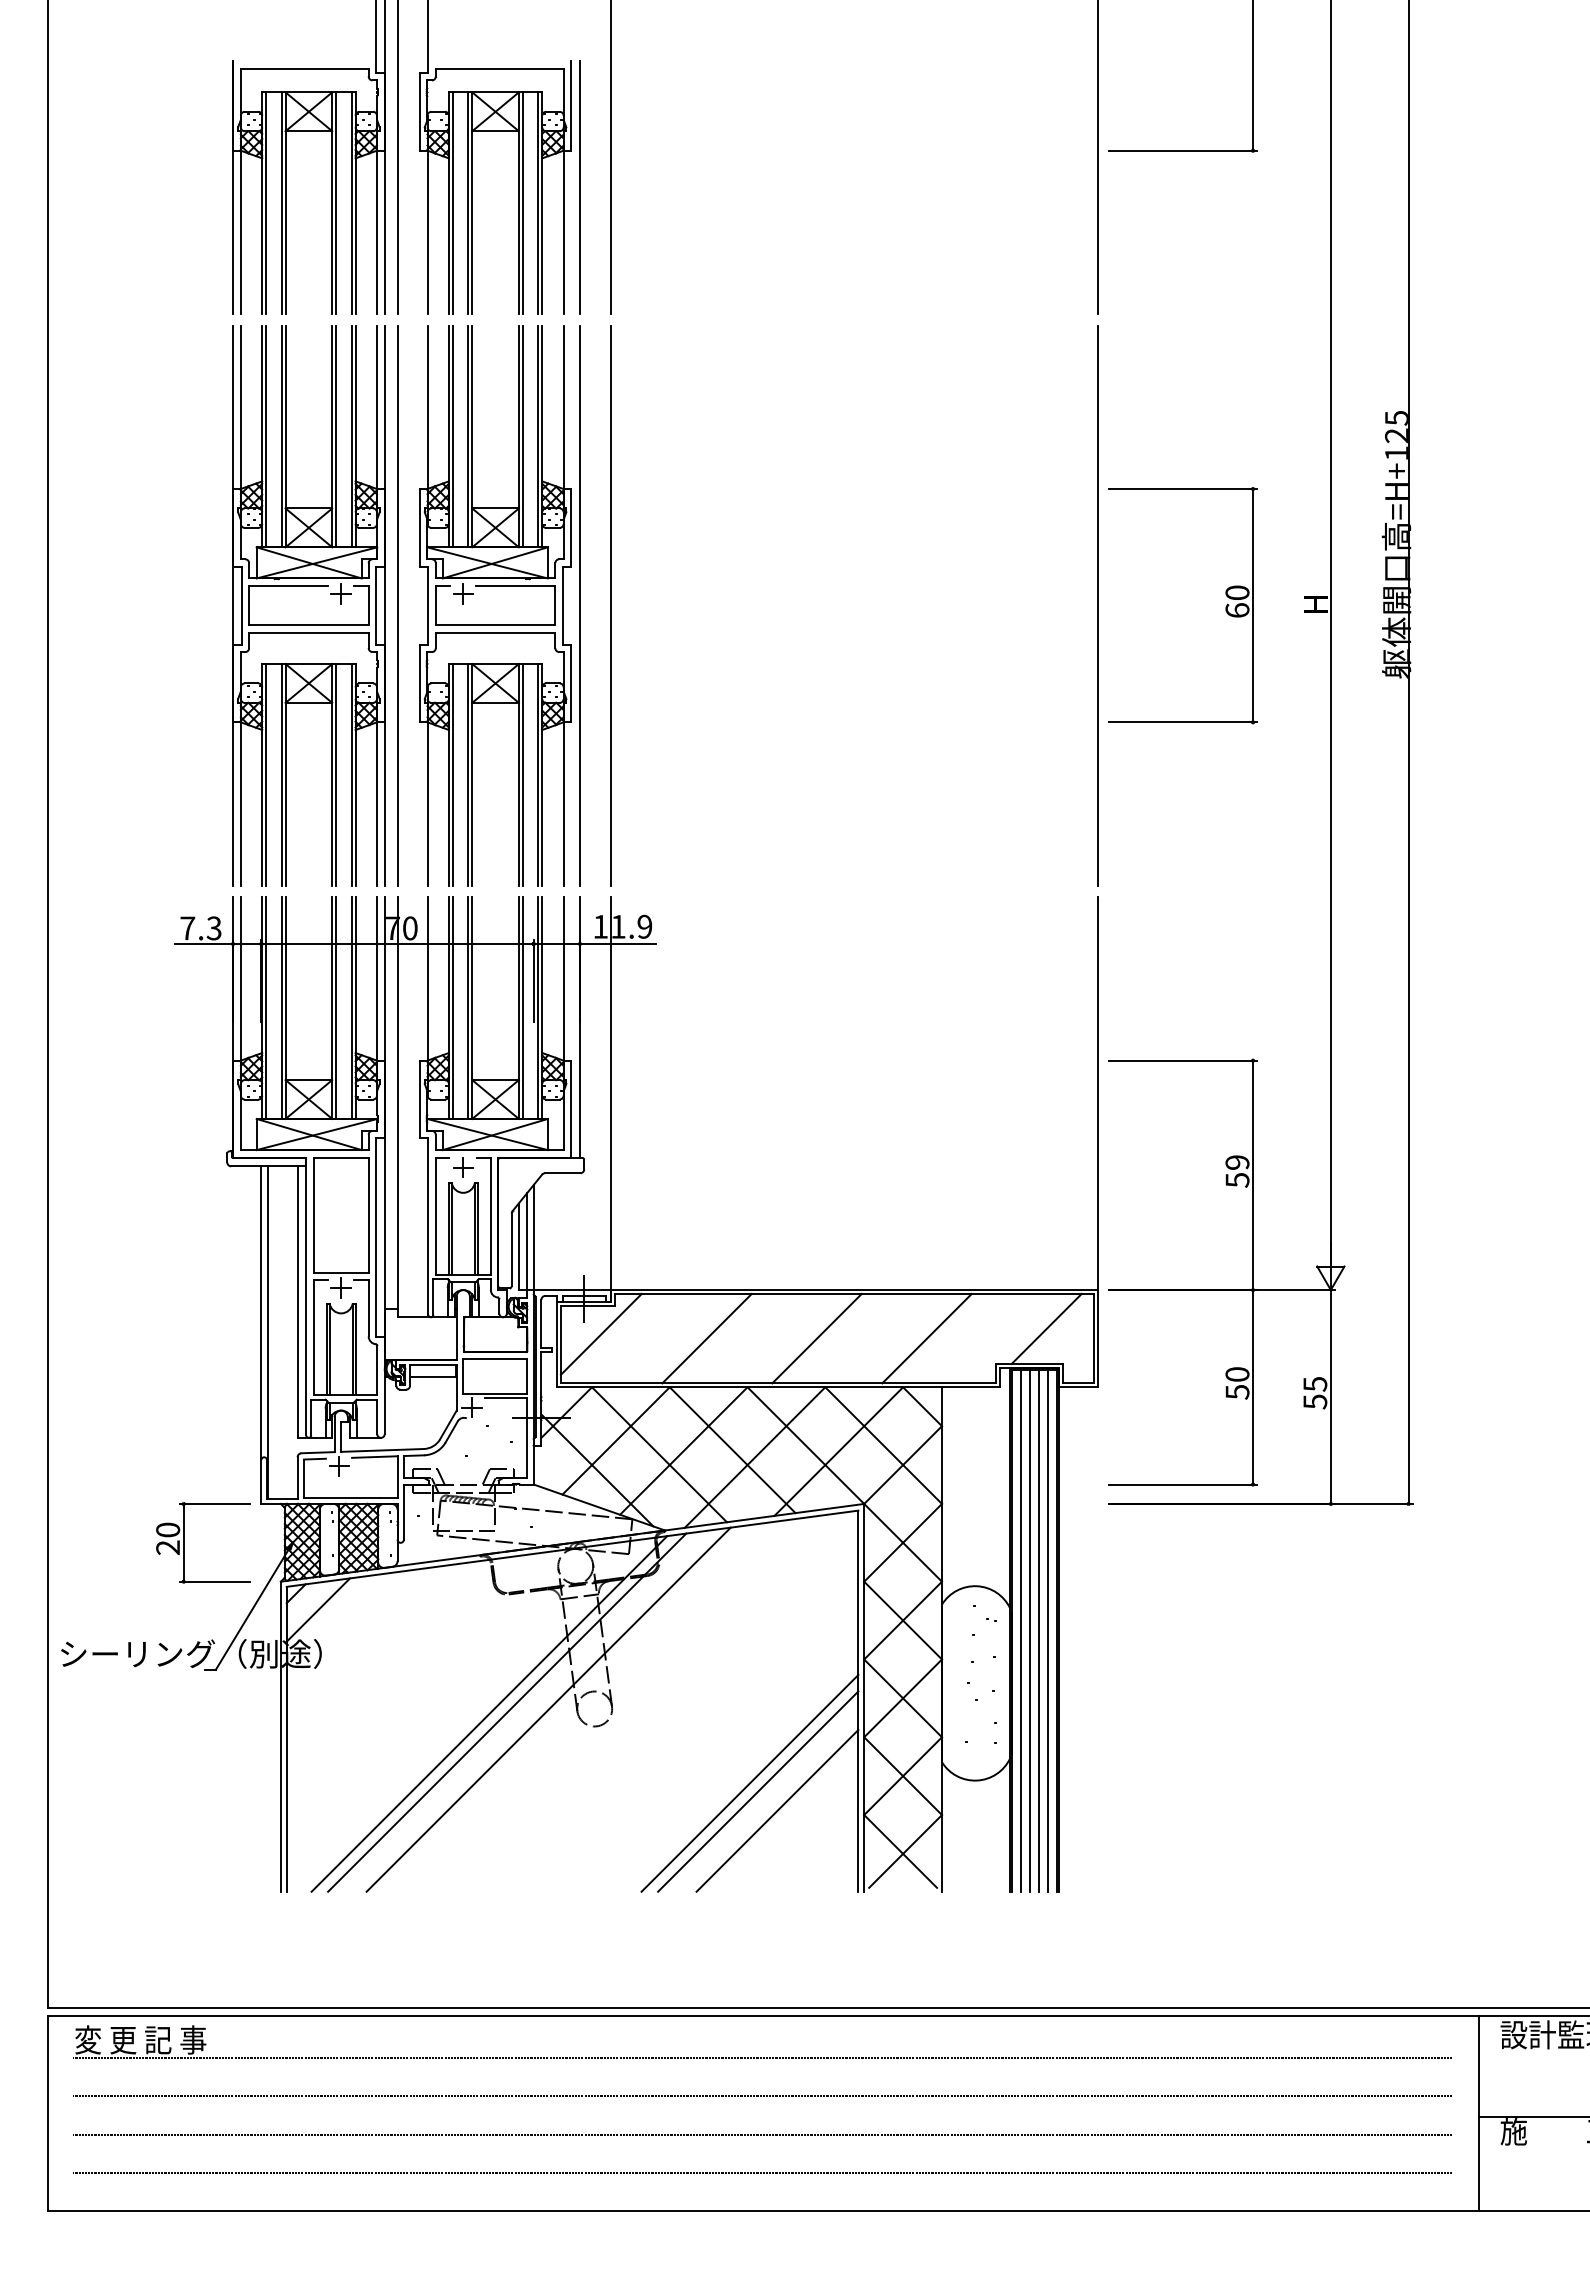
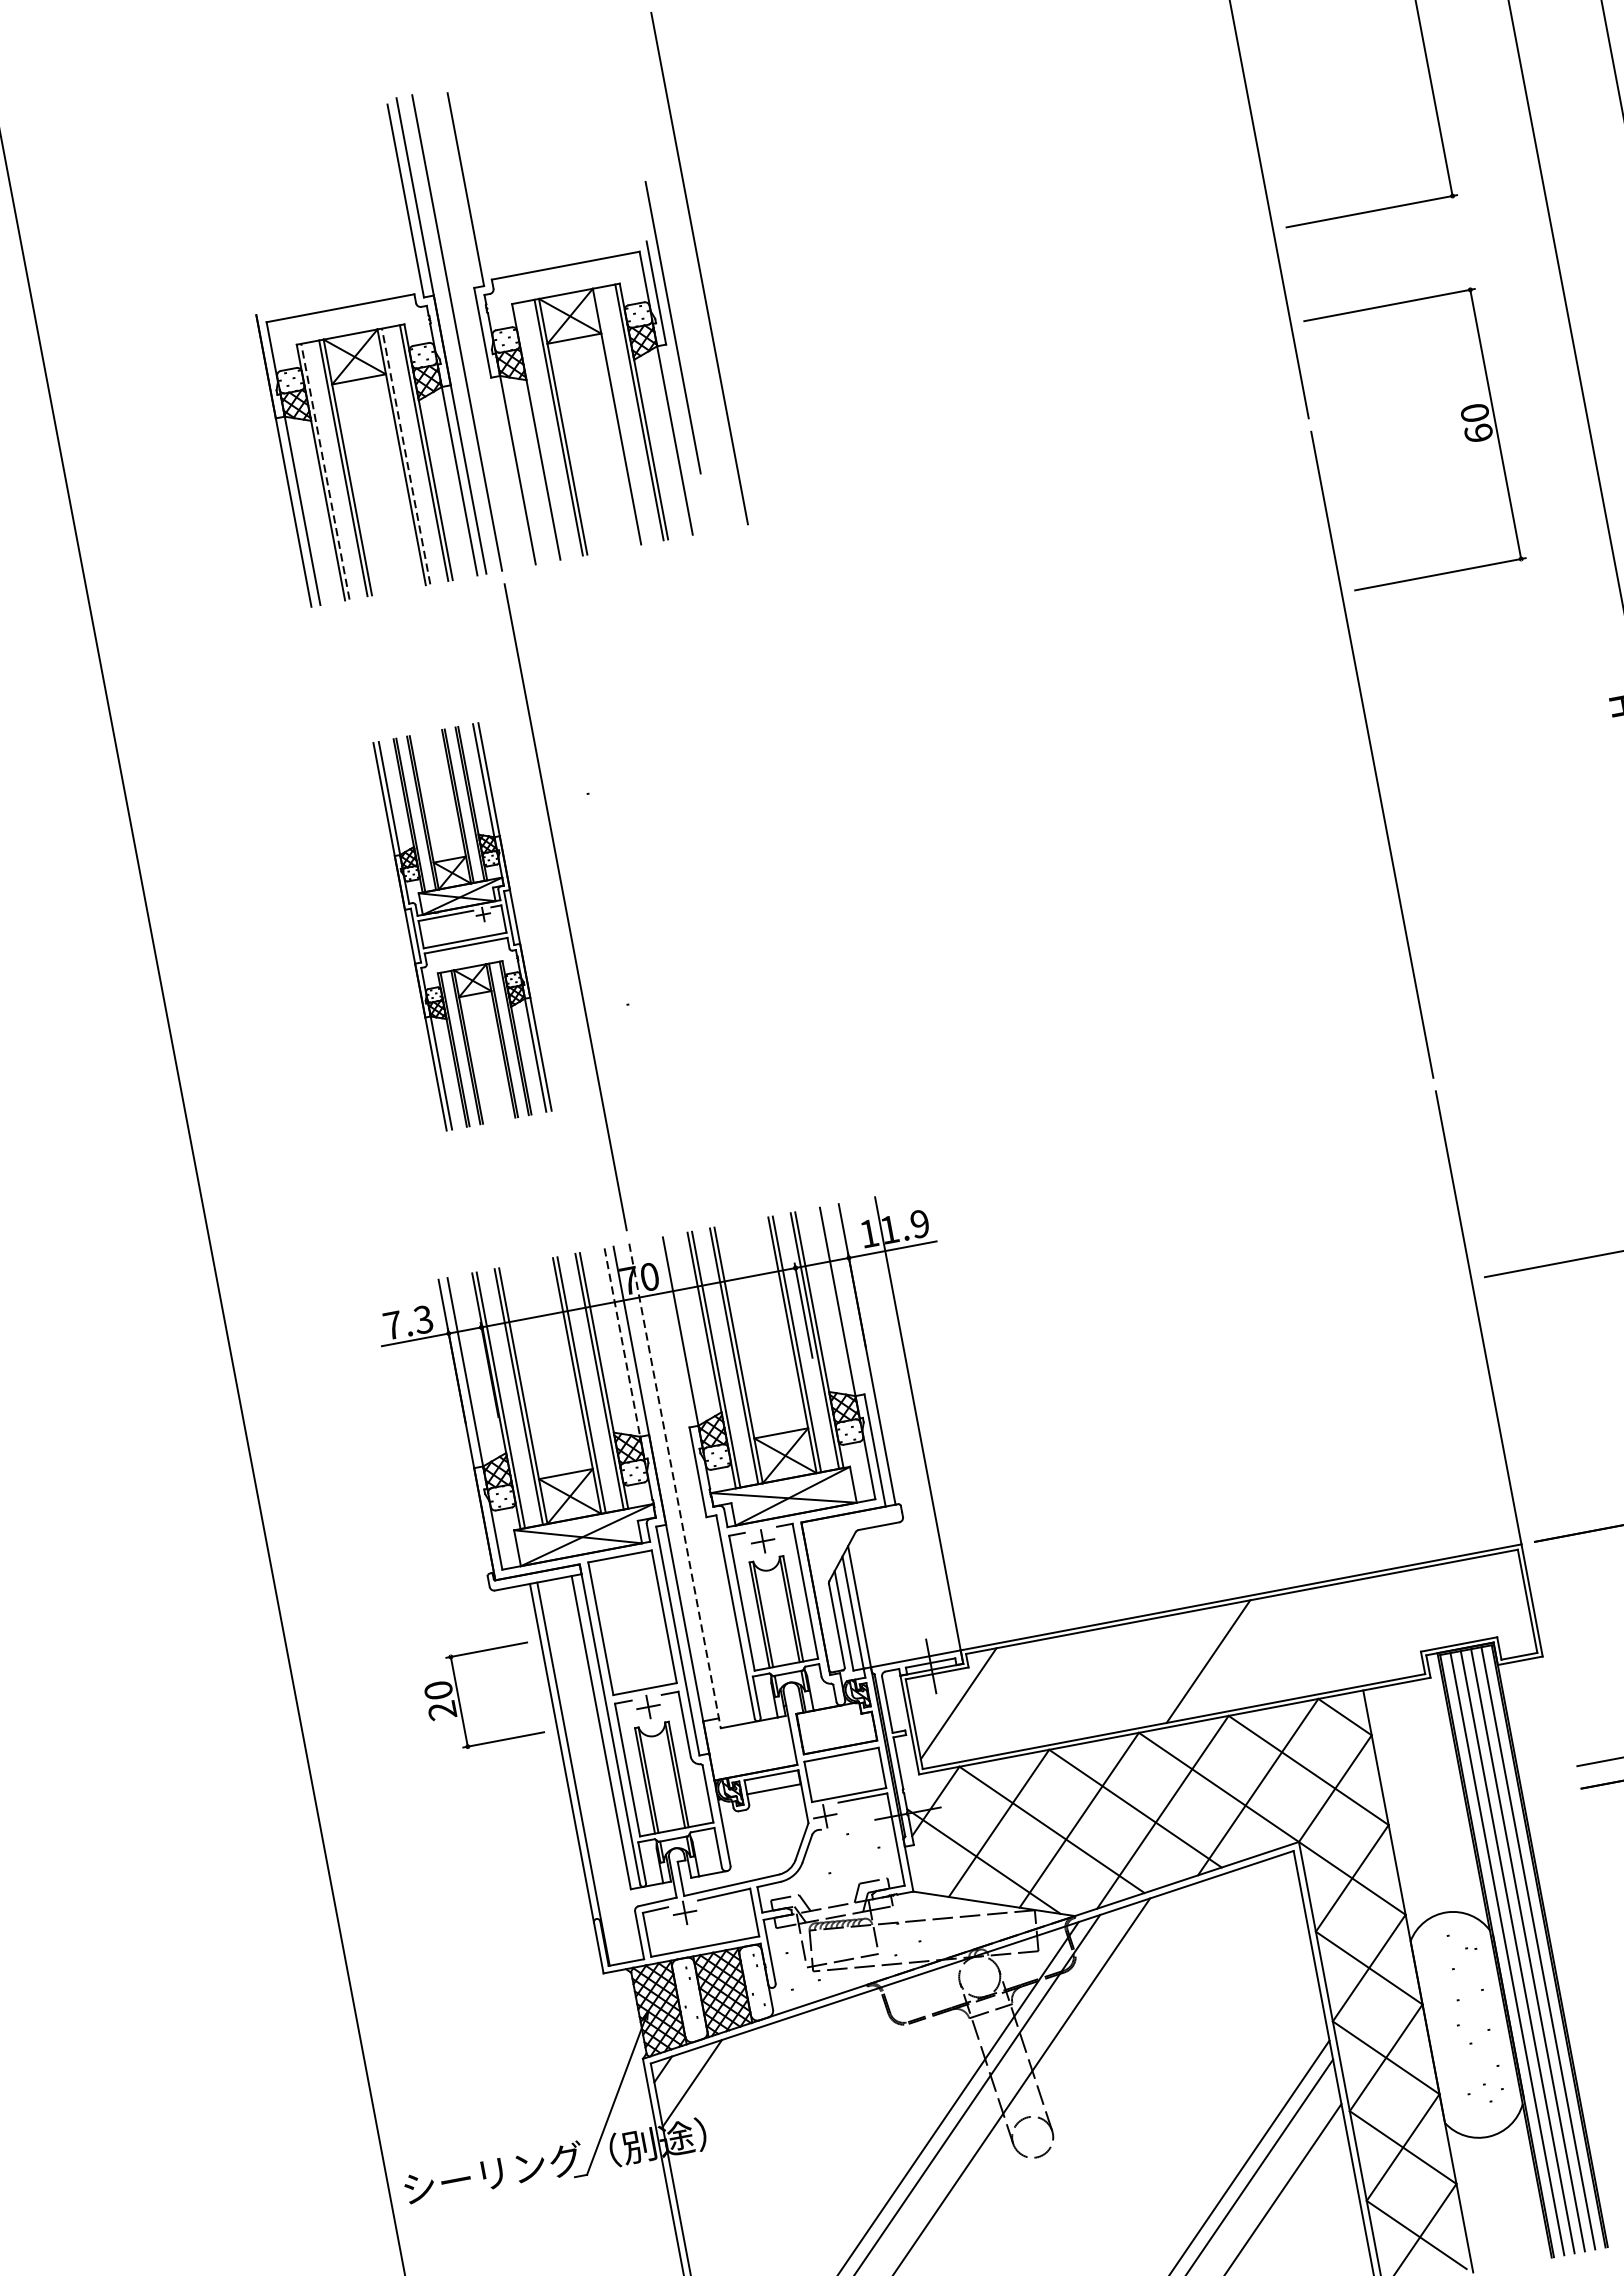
line: (579, 187) -> (672, 327), moved
line: (266, 203) -> (325, 472), solid -> dashed
line: (336, 203) -> (406, 456), solid -> dashed
line: (452, 203) -> (540, 431), removed
line: (522, 203) -> (621, 416), removed
part: (308, 605) -> (461, 926), size x0.6
part: (495, 605) -> (677, 885), removed
line: (579, 605) -> (774, 867), removed
line: (611, 605) -> (811, 860), removed
part: (1225, 607) -> (1464, 432), moved
line: (376, 979) -> (621, 1343), solid -> dashed
line: (398, 1107) -> (675, 1486), solid -> dashed
line: (1046, 1328) -> (1471, 1599), removed
line: (706, 1338) -> (1080, 1685), removed
line: (926, 1338) -> (1334, 1637), removed
part: (184, 1542) -> (460, 1701), moved

